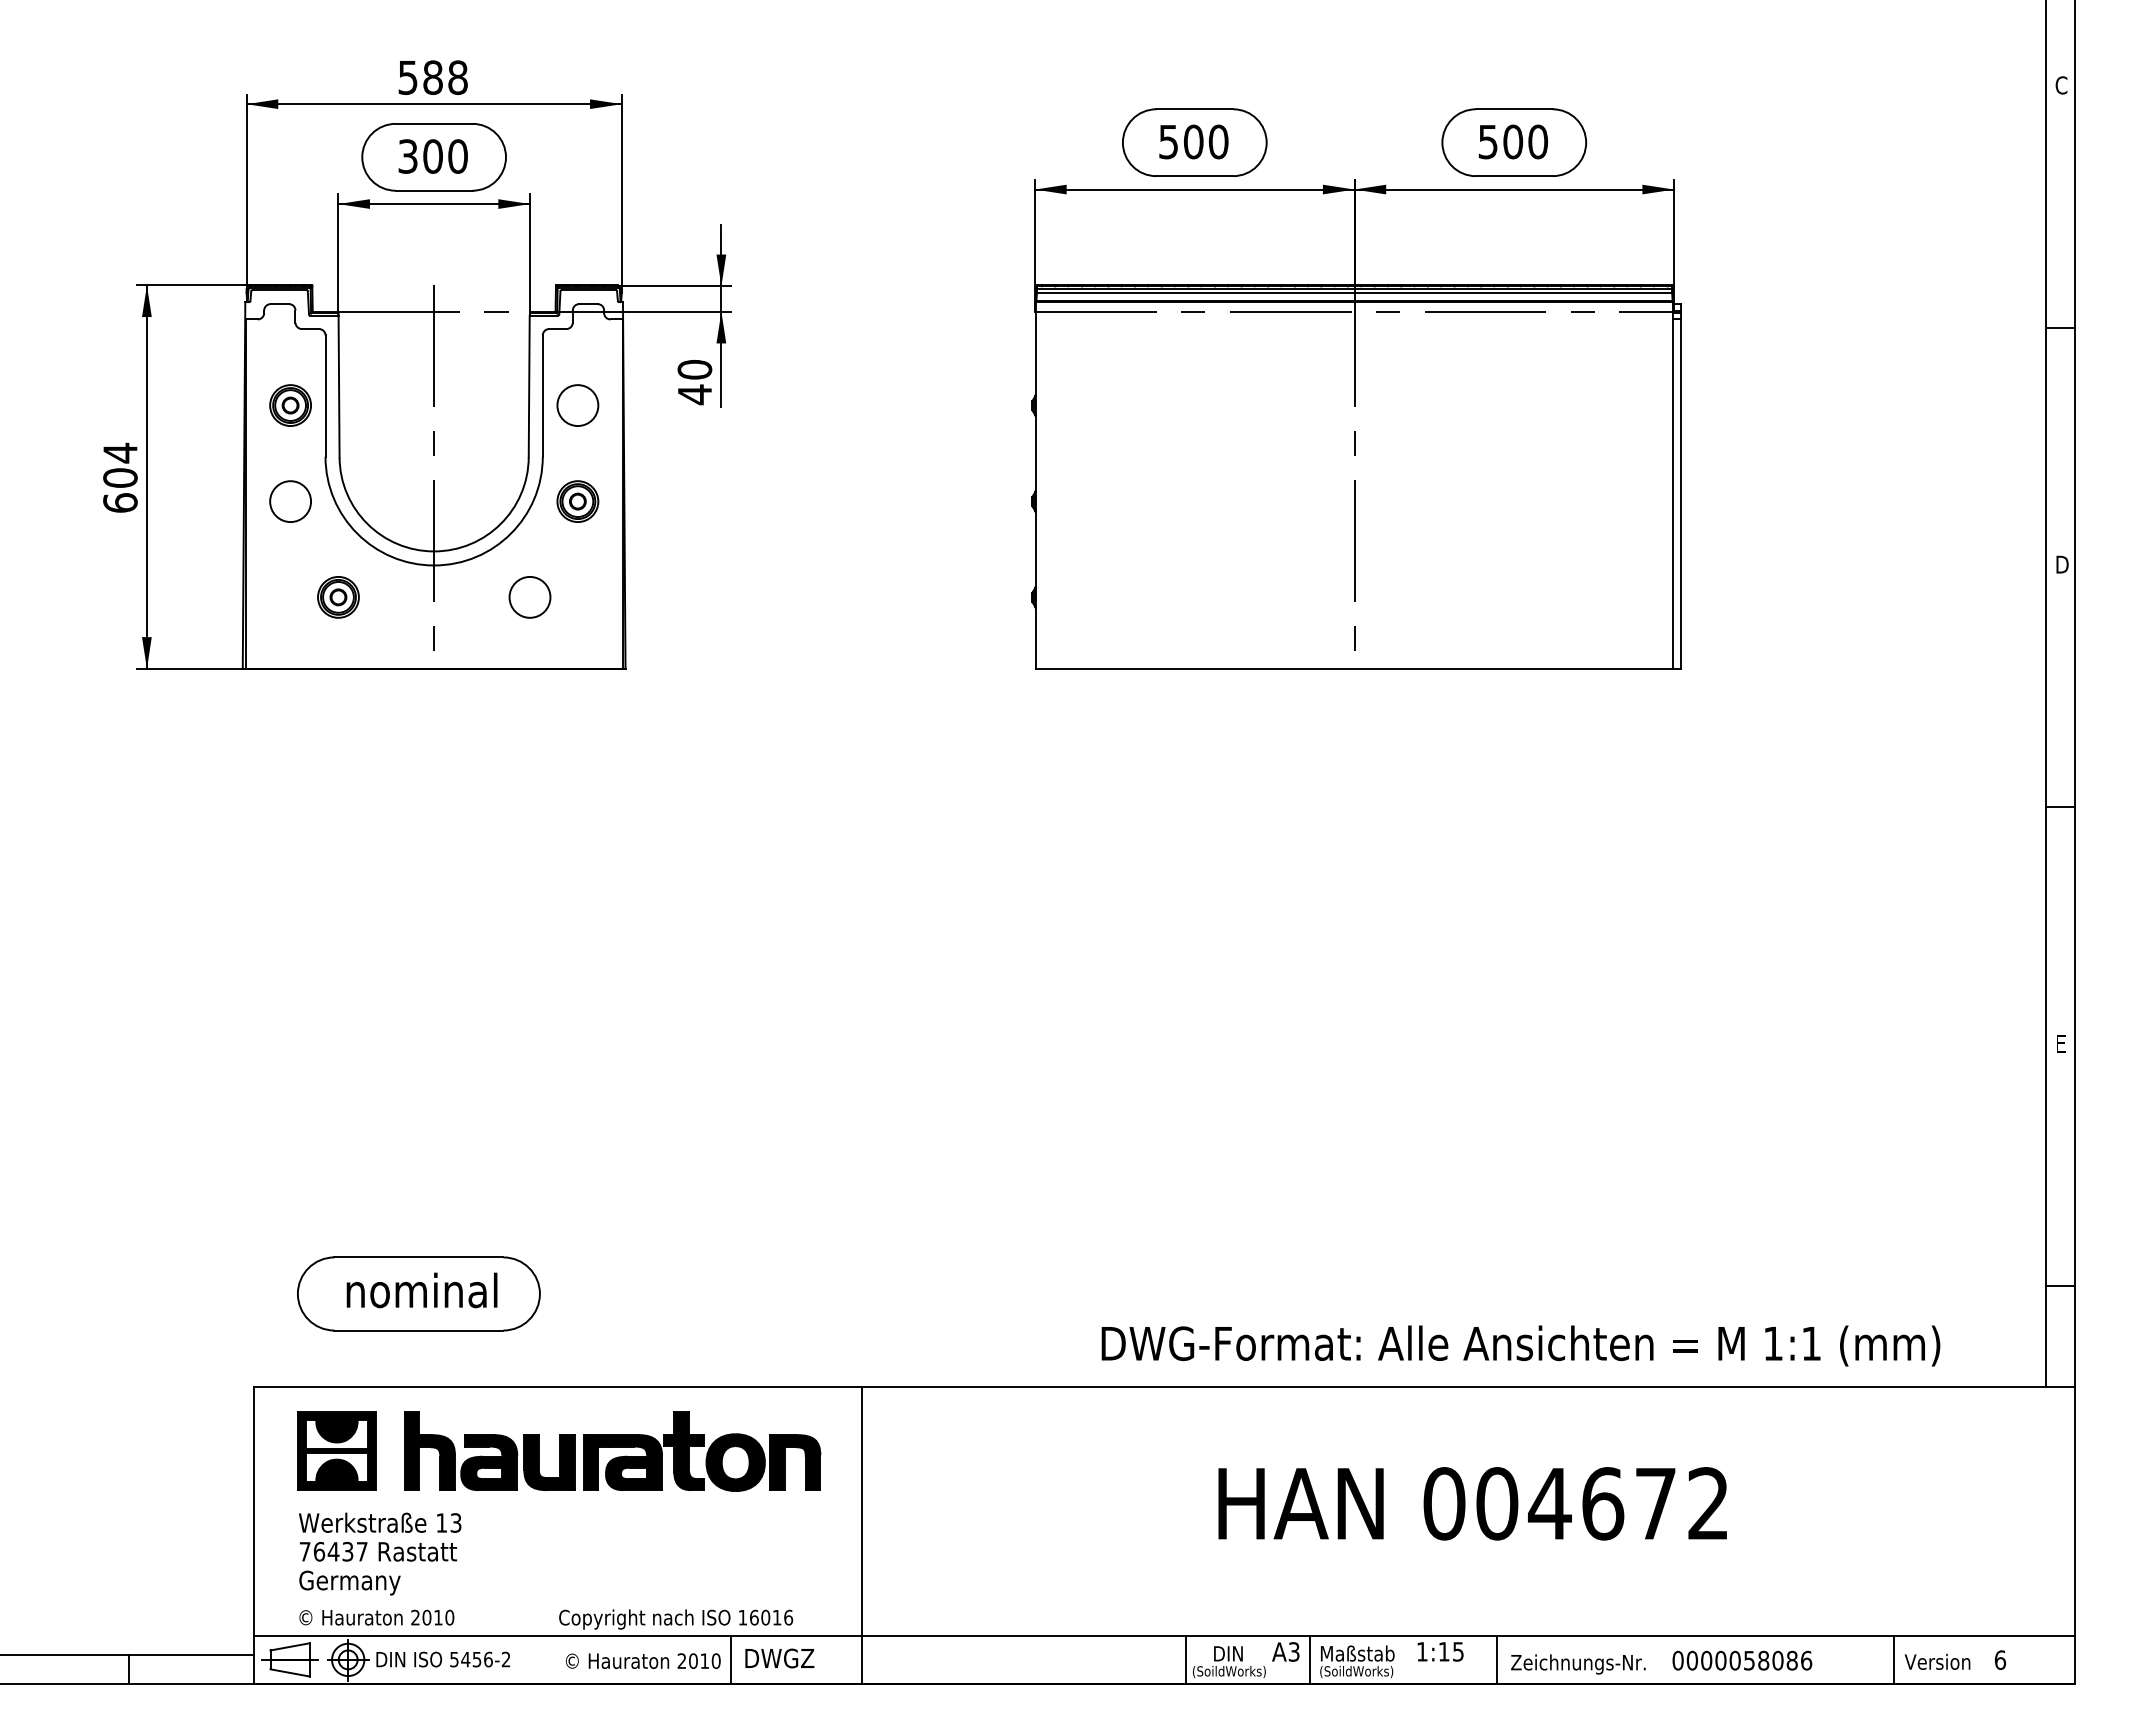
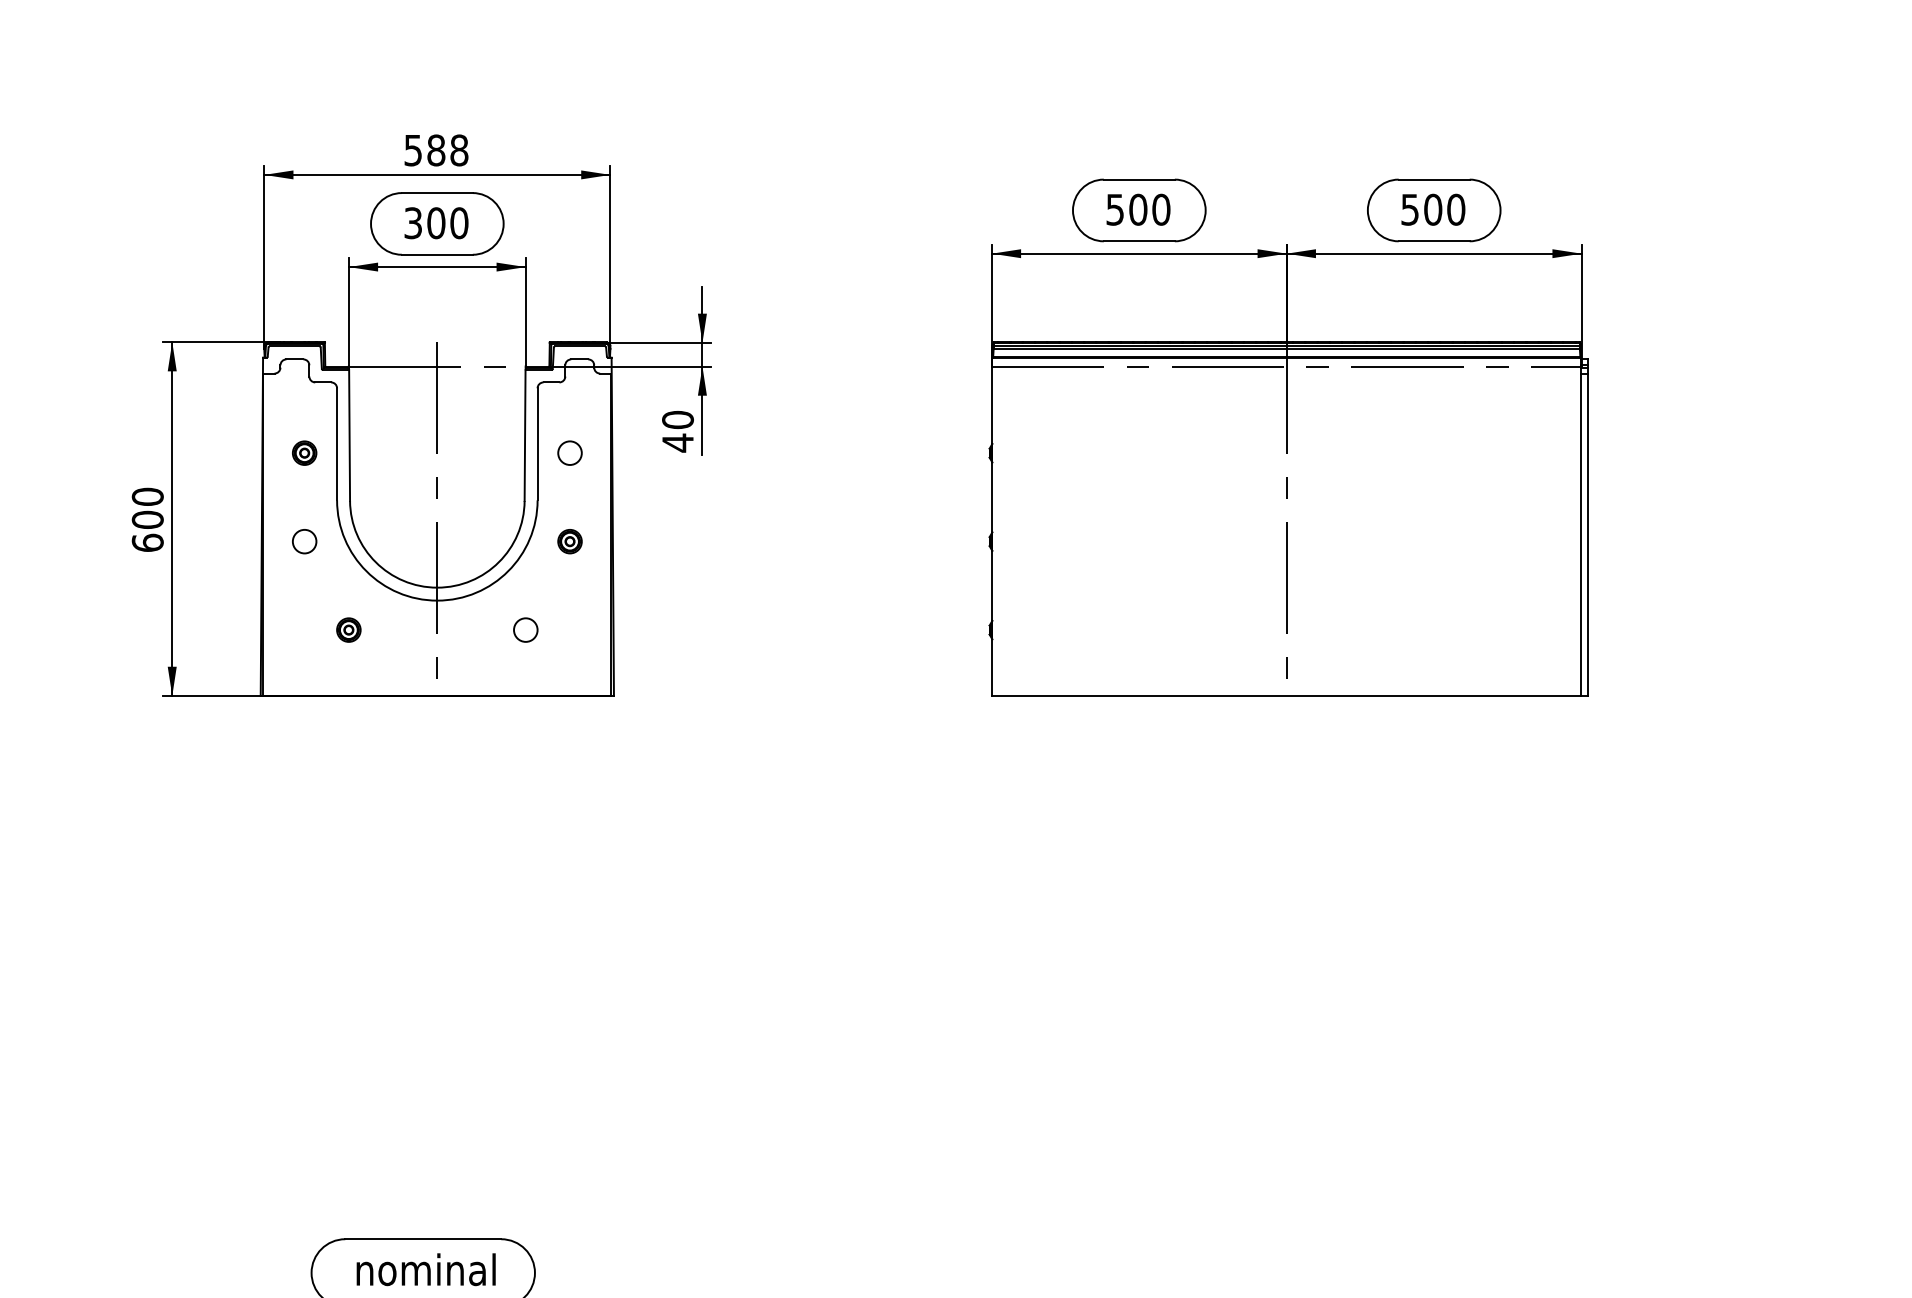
part: (289, 405) -> (303, 452), size x0.62
circle: (577, 405) -> (569, 452), size x0.62
text: (120, 452) -> (147, 496), 604 -> 600
circle: (289, 501) -> (303, 541), size x0.62
part: (577, 501) -> (569, 541), size x0.62
part: (337, 597) -> (348, 630), size x0.62
circle: (529, 597) -> (525, 630), size x0.62

